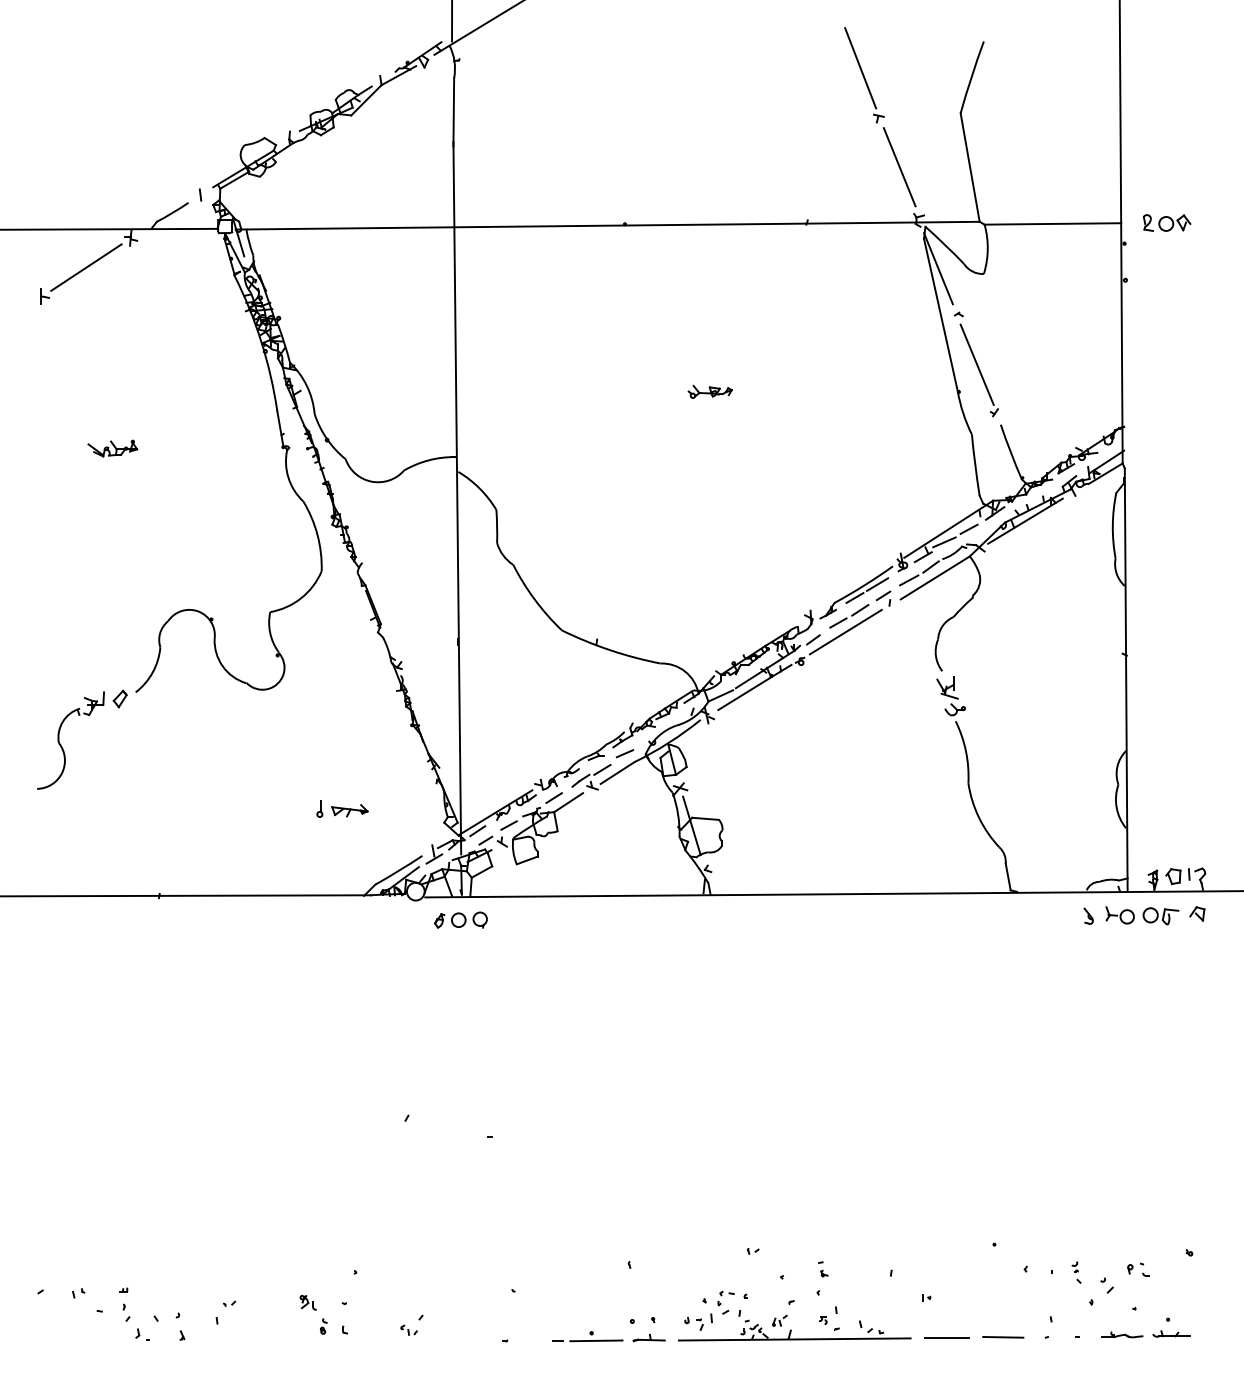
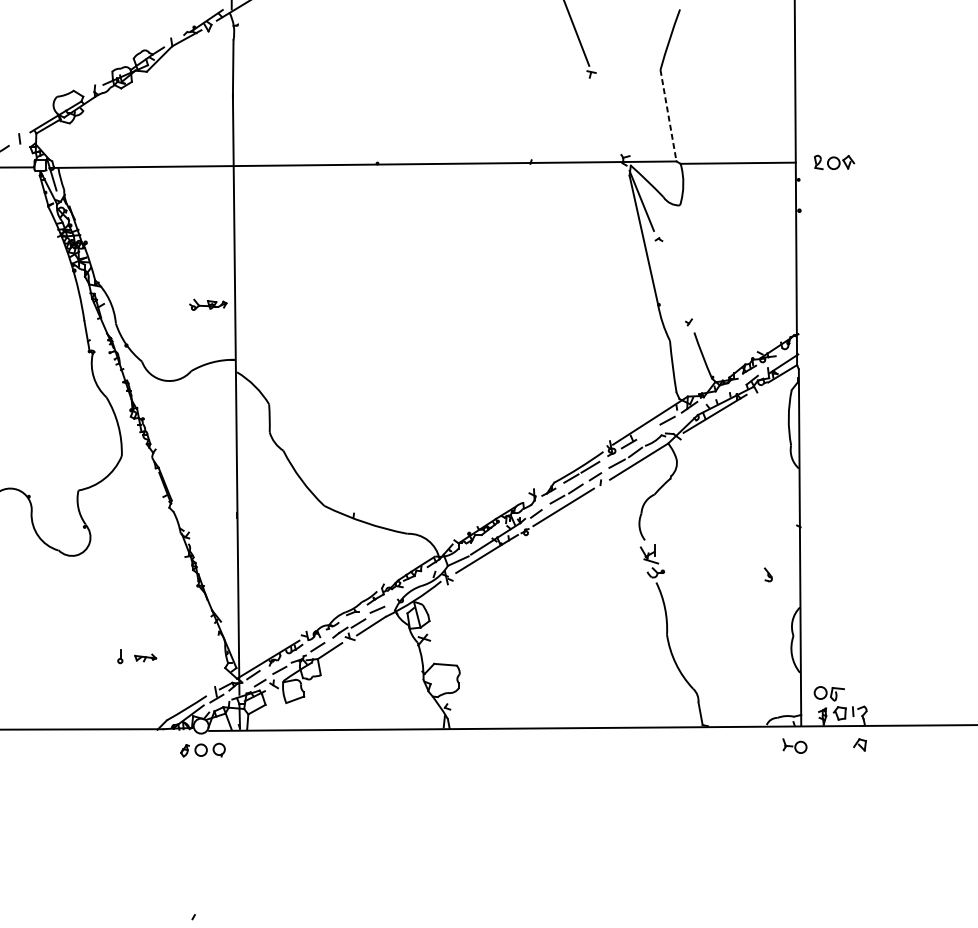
line: (899, 167) -> (608, 115), removed
line: (970, 168) -> (668, 116), solid -> dashed
line: (976, 364) -> (673, 281), removed
part: (709, 391) -> (207, 304), moved
line: (944, 542) -> (646, 431), removed
part: (349, 810) -> (145, 657), size x0.7
line: (691, 825) -> (433, 670), removed
part: (1088, 915) -> (768, 574), moved
part: (1160, 916) -> (828, 693), moved
part: (460, 919) -> (202, 749), moved

